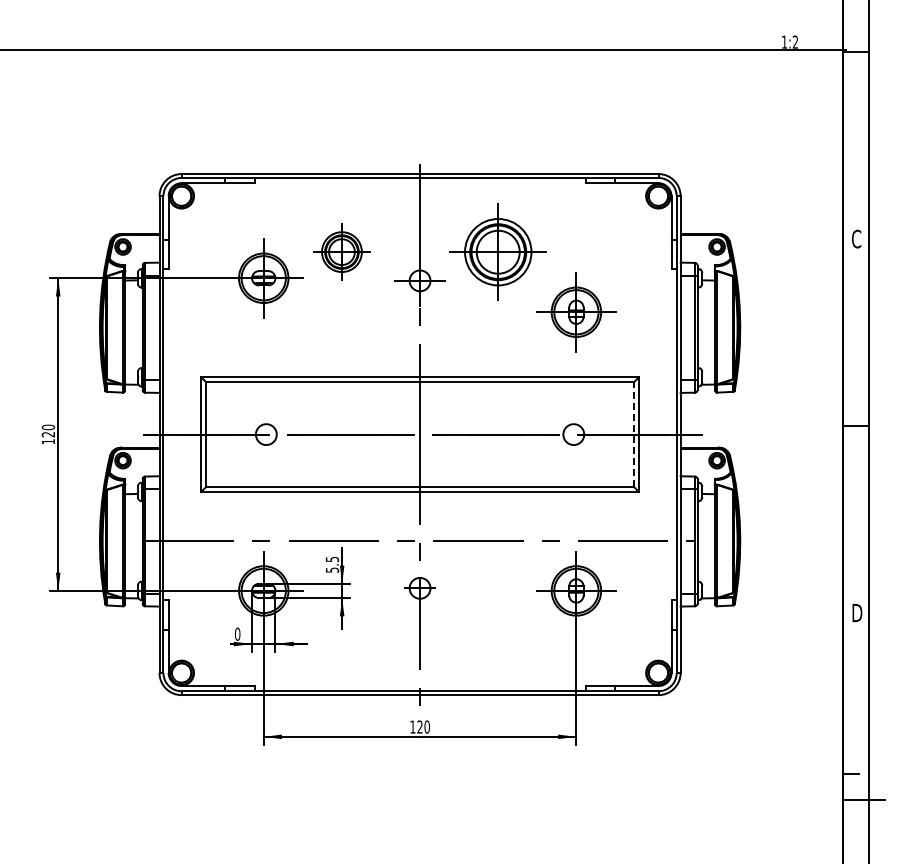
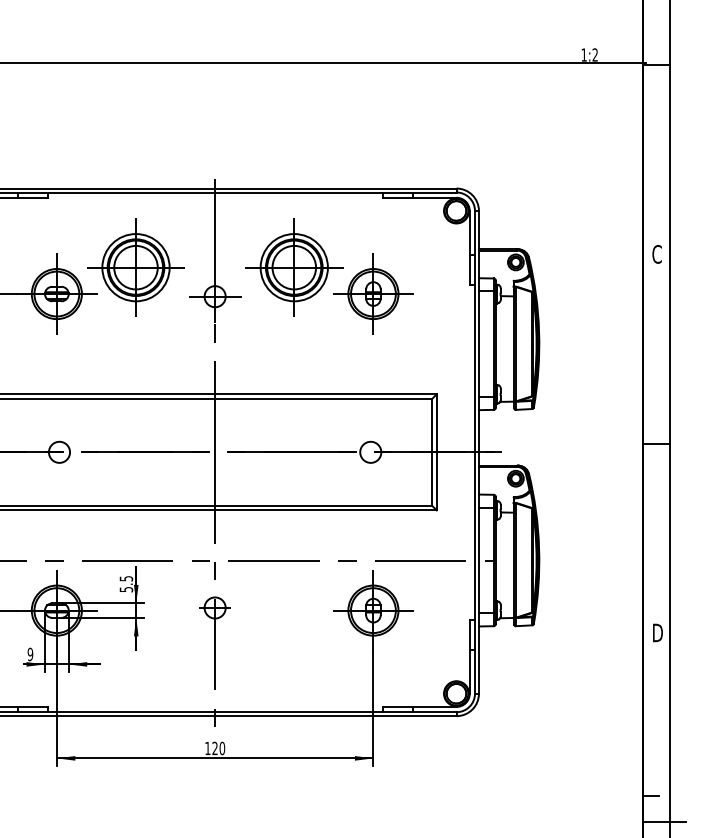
part: (341, 251) -> (135, 266), size x1.67
part: (576, 312) -> (373, 294), moved
line: (634, 434) -> (432, 452), dashed -> solid
text: (237, 634) -> (30, 654), 0 -> 9

